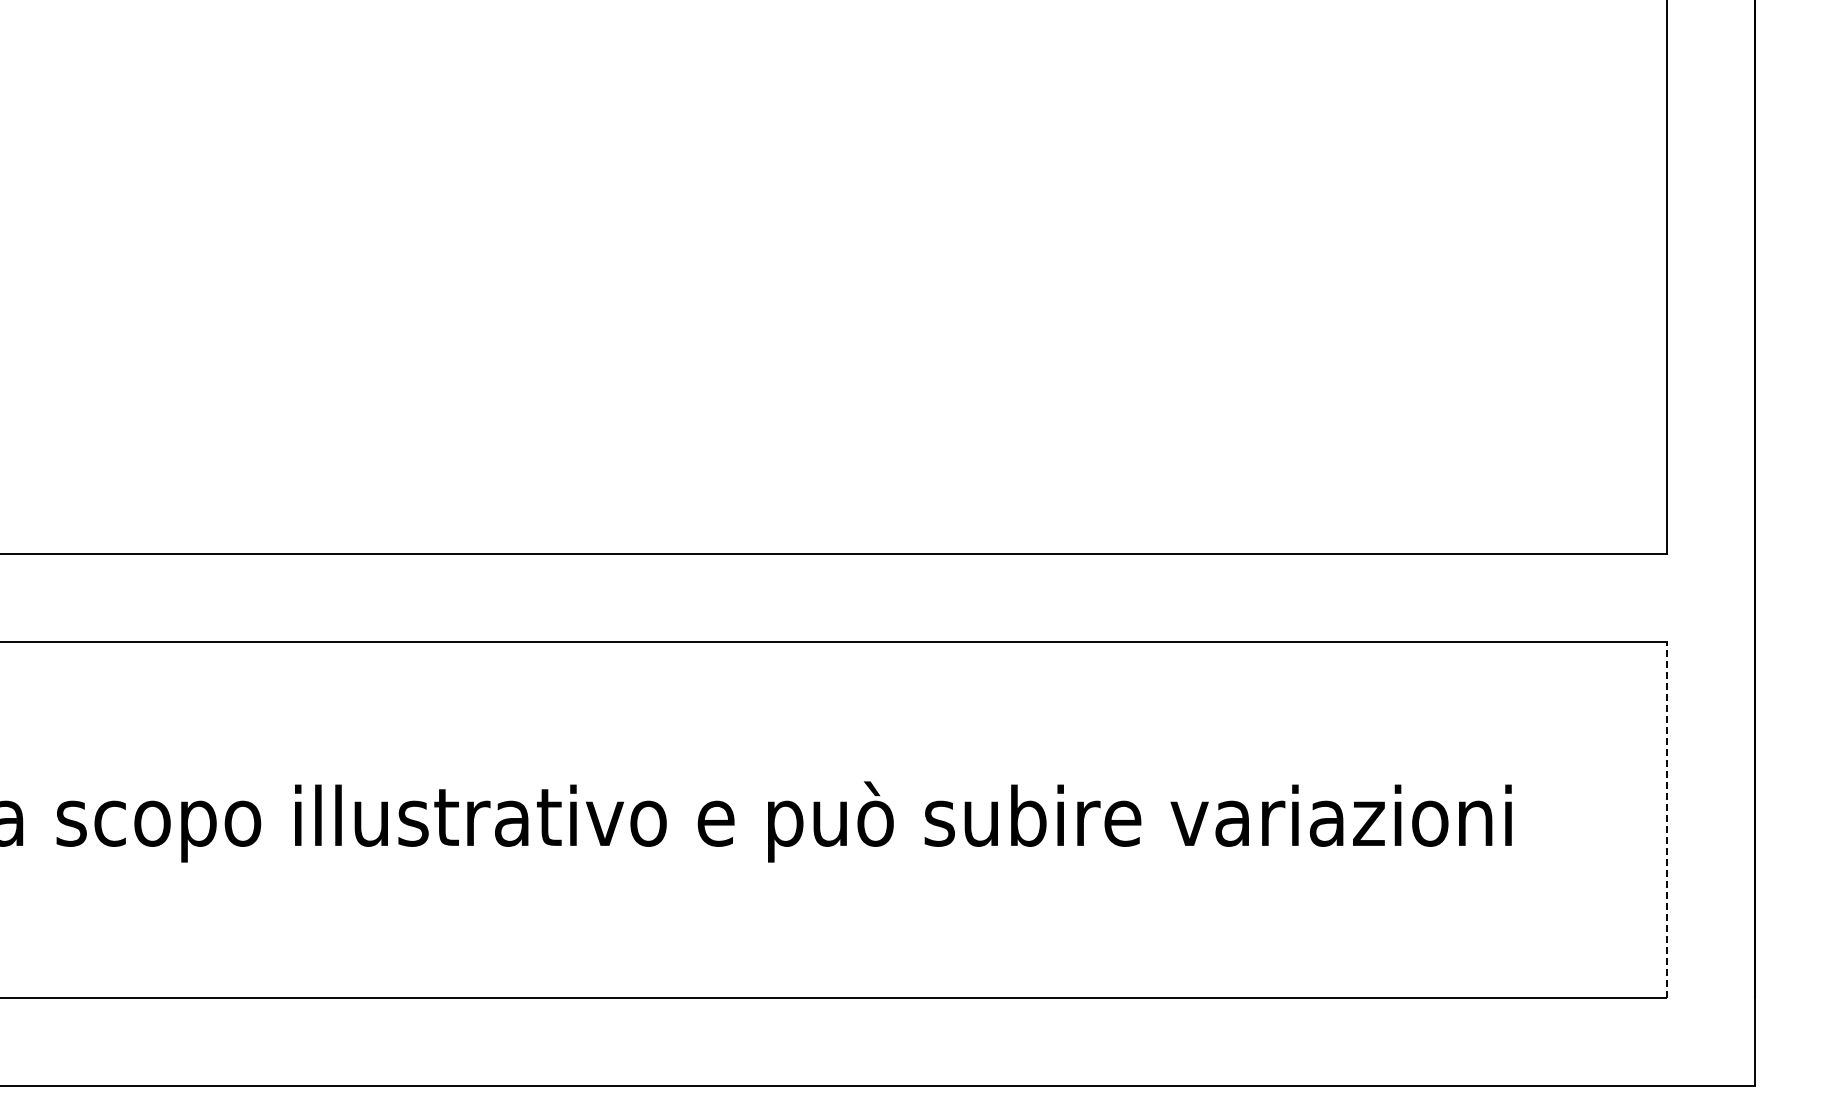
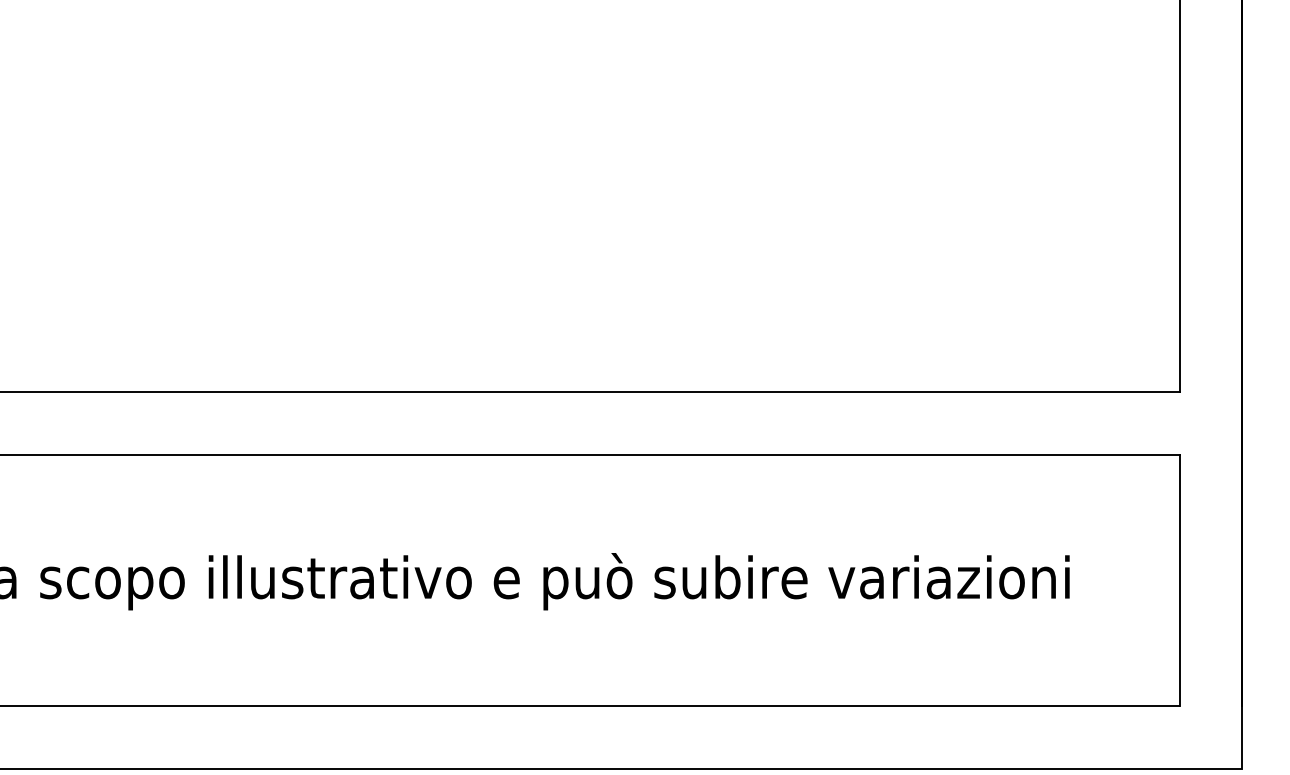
line: (1667, 819) -> (1179, 579), dashed -> solid

